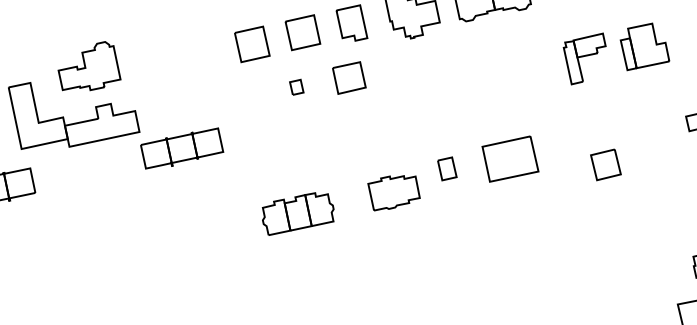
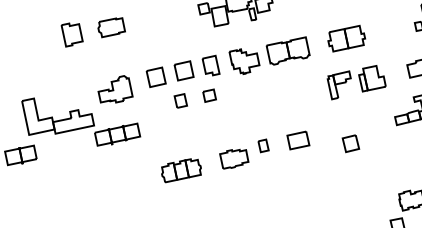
part: (89, 66) -> (115, 89), moved
part: (349, 77) -> (209, 95), size x0.71
part: (296, 86) -> (180, 100), size x1.67
part: (510, 159) -> (298, 140), size x0.71

